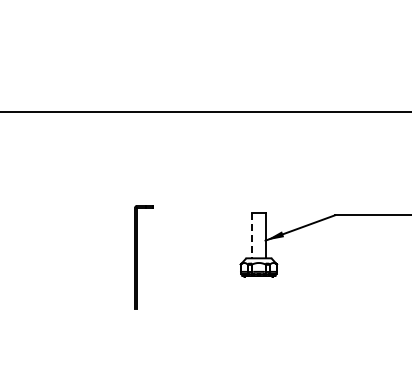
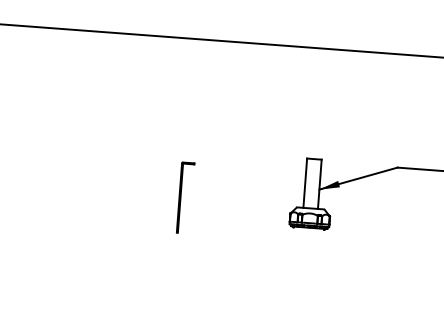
line: (252, 235) -> (305, 182), dashed -> solid
part: (144, 257) -> (185, 198), size x0.62

